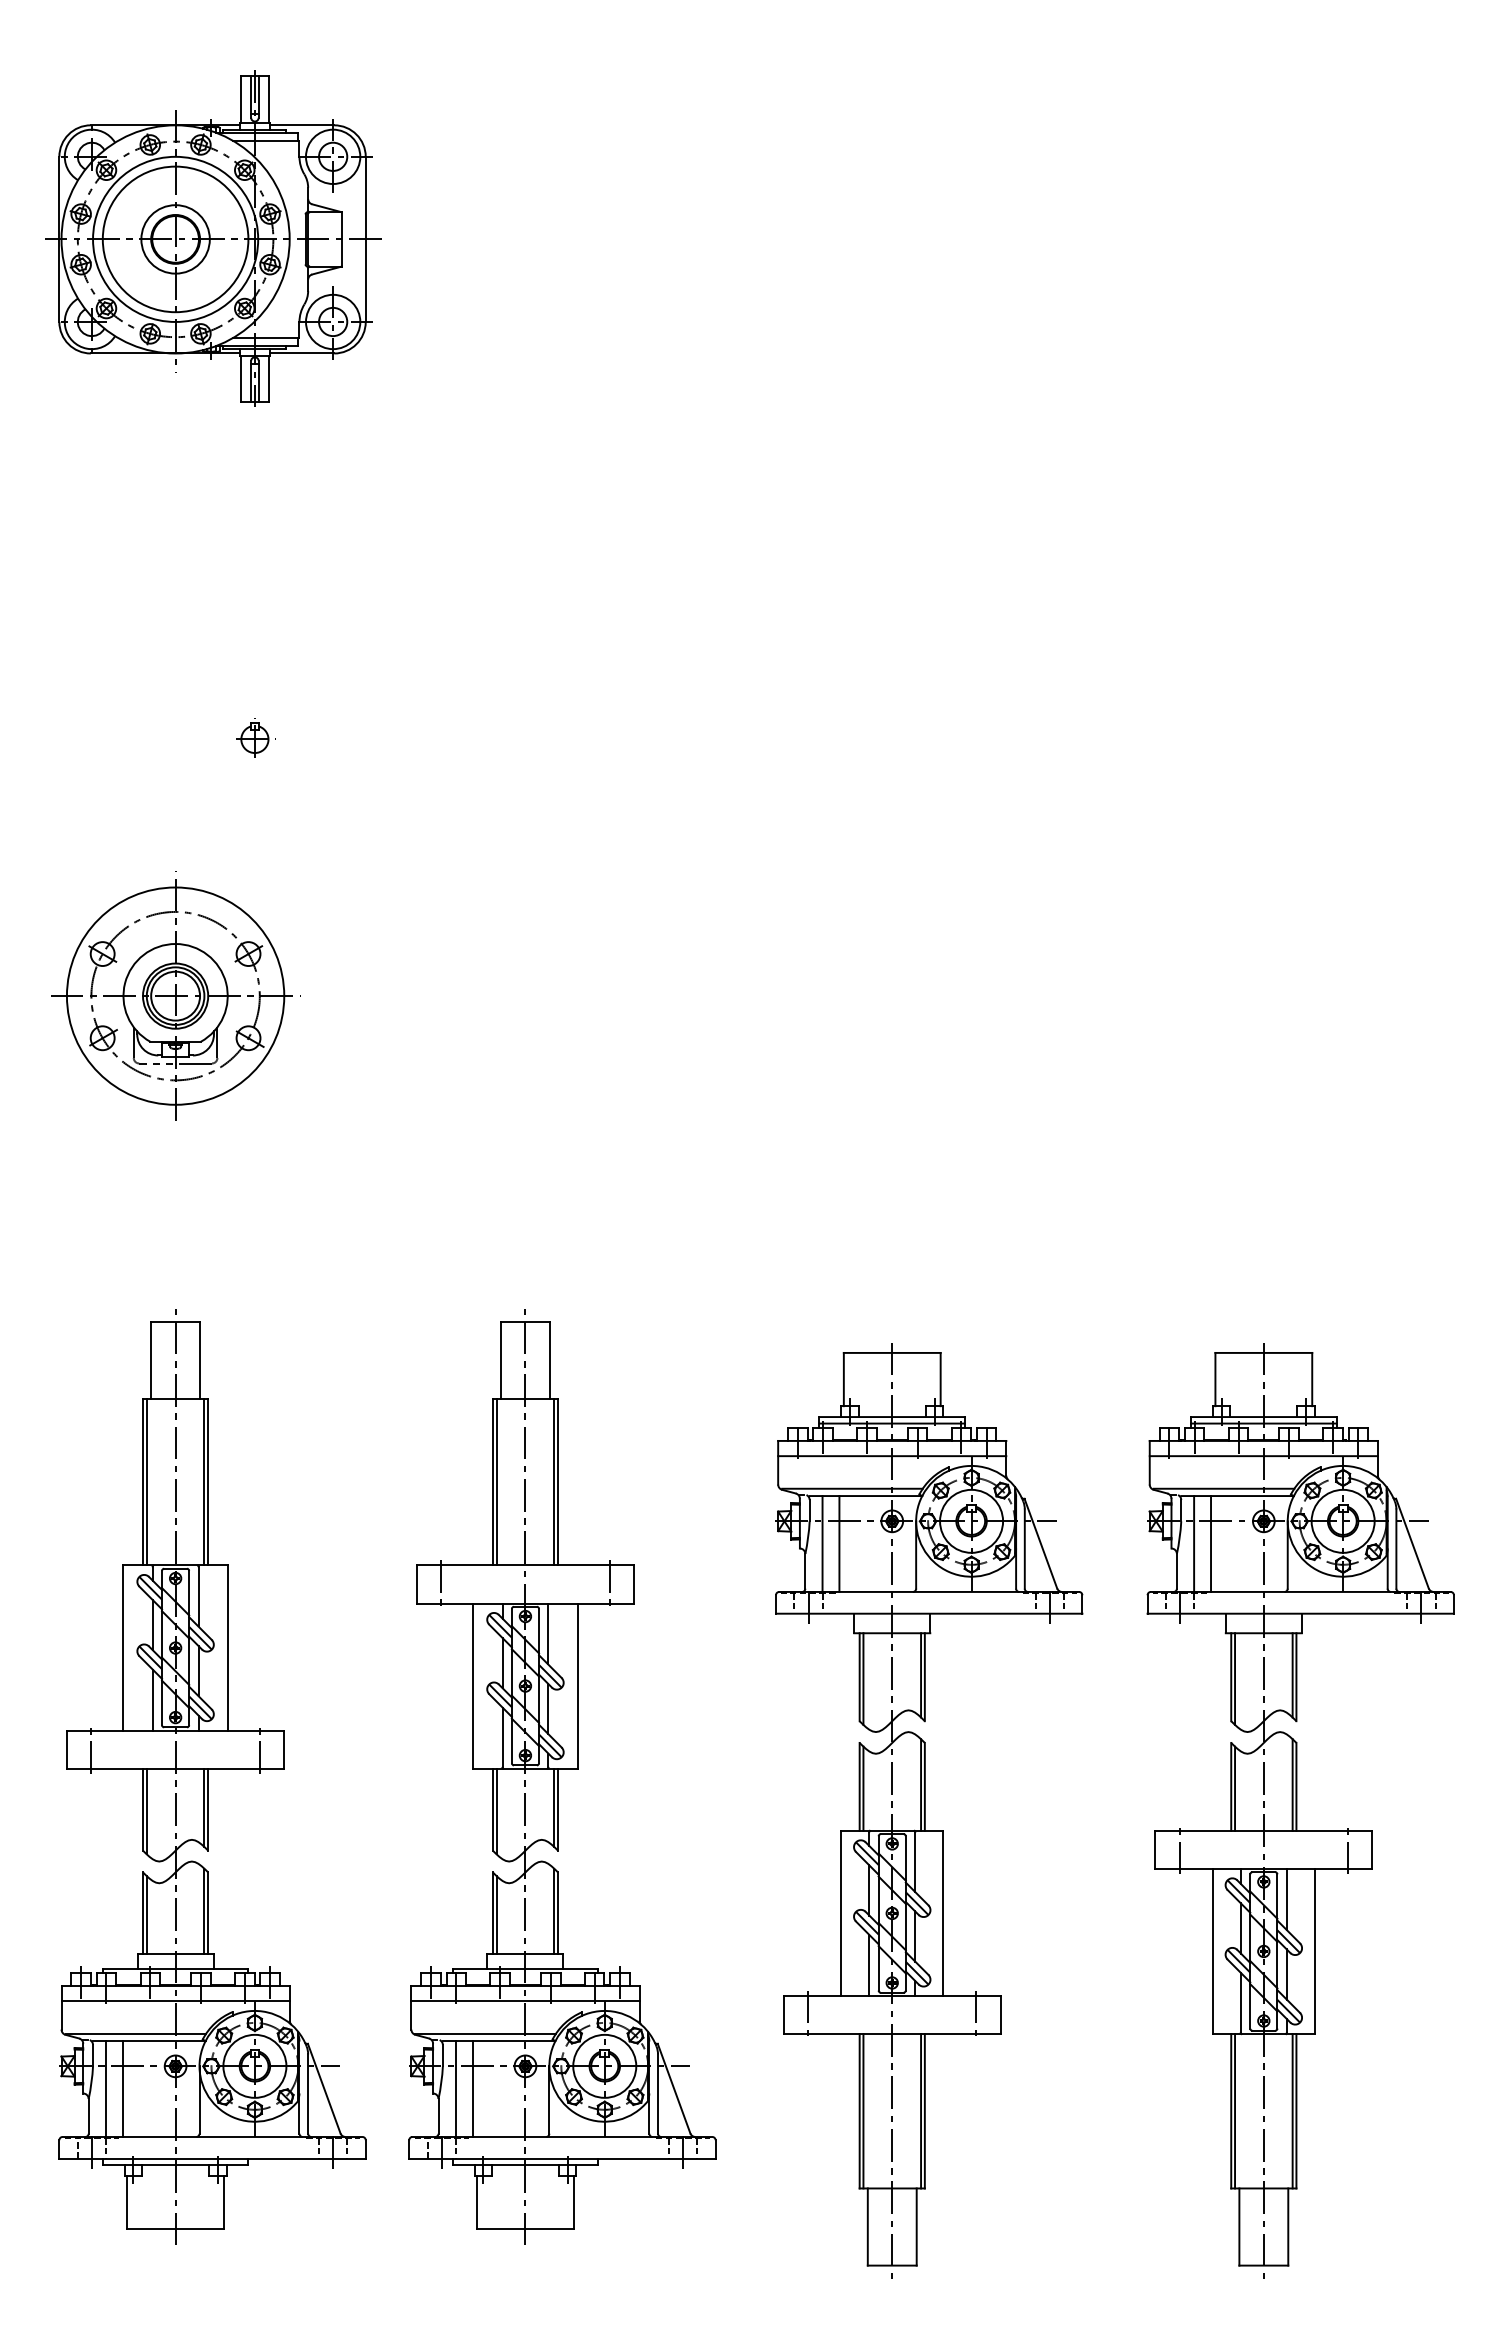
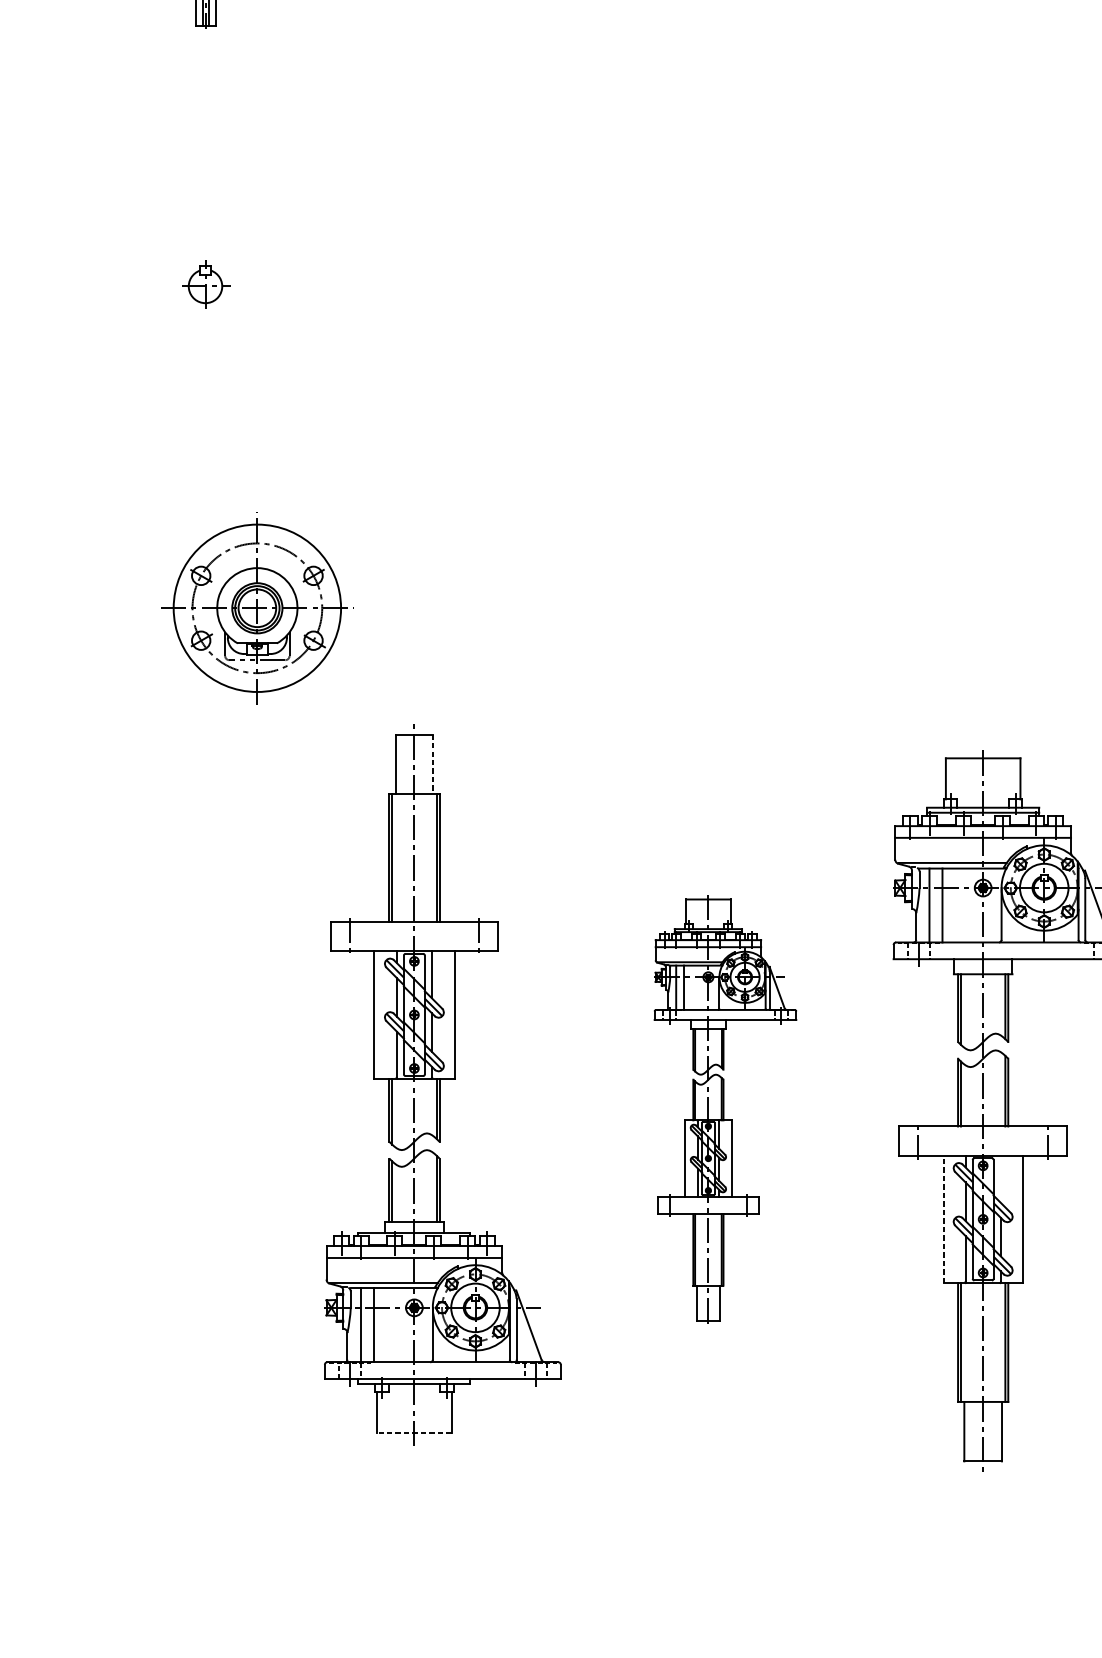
part: (255, 737) -> (206, 284), size x1.6
part: (175, 995) -> (257, 607), moved
line: (549, 1360) -> (432, 764), solid -> dashed
part: (212, 1776) -> (173, 1084), removed
part: (929, 1810) -> (725, 1110), size x0.6
line: (1286, 1898) -> (1000, 1178), removed
line: (1212, 1951) -> (943, 1219), solid -> dashed
line: (524, 2229) -> (413, 1433), solid -> dashed

